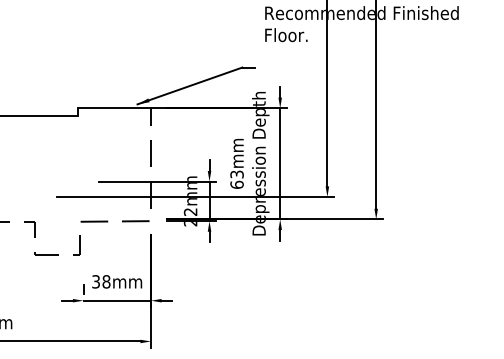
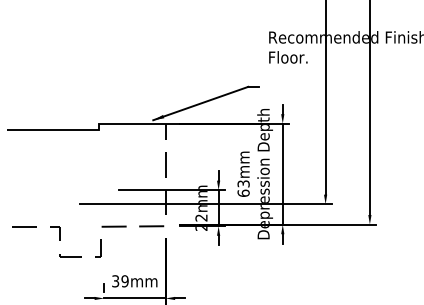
text: (106, 281) -> (125, 280), 38mm -> 39mm

